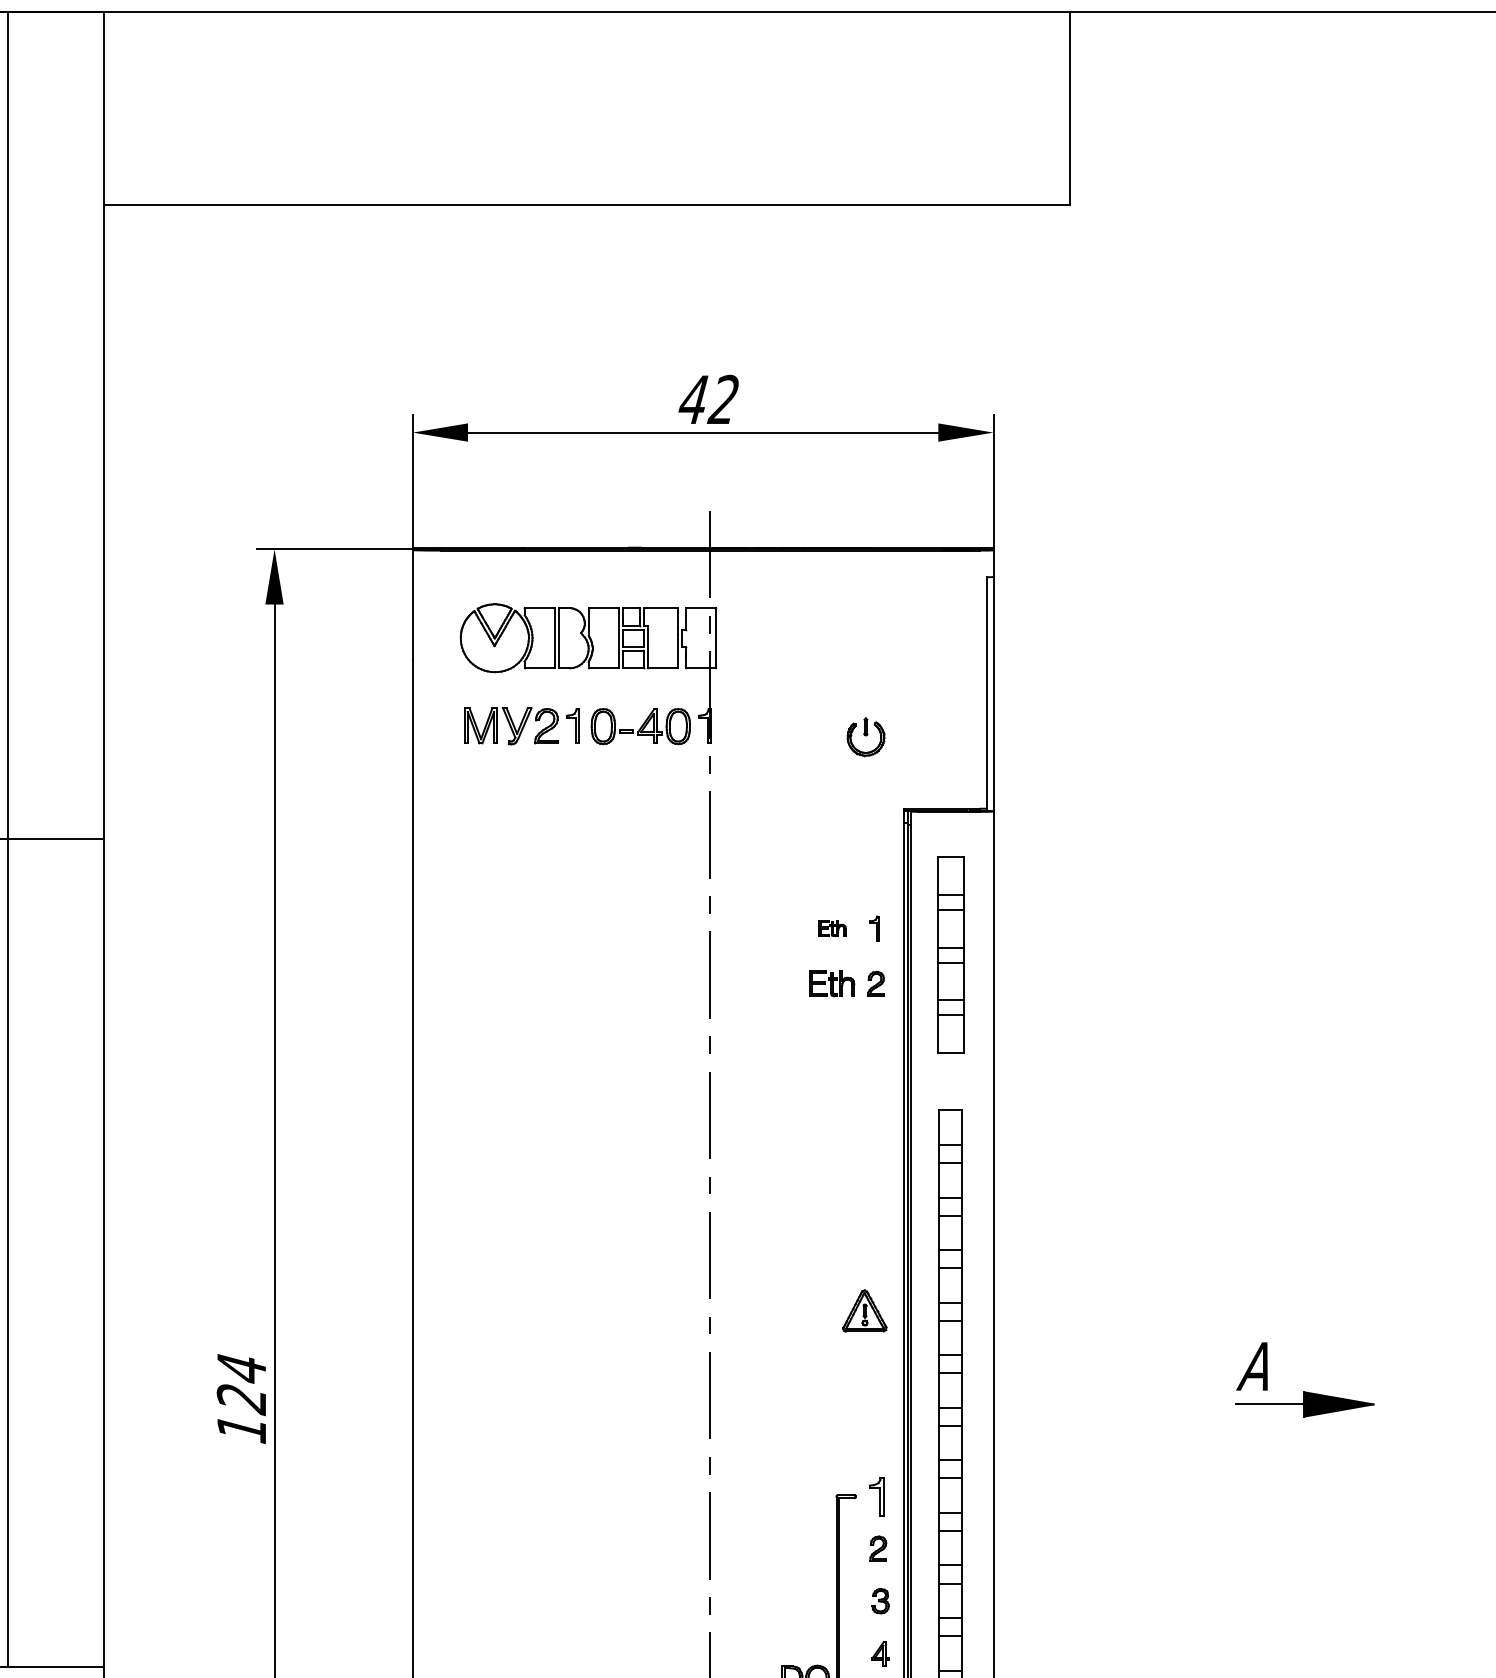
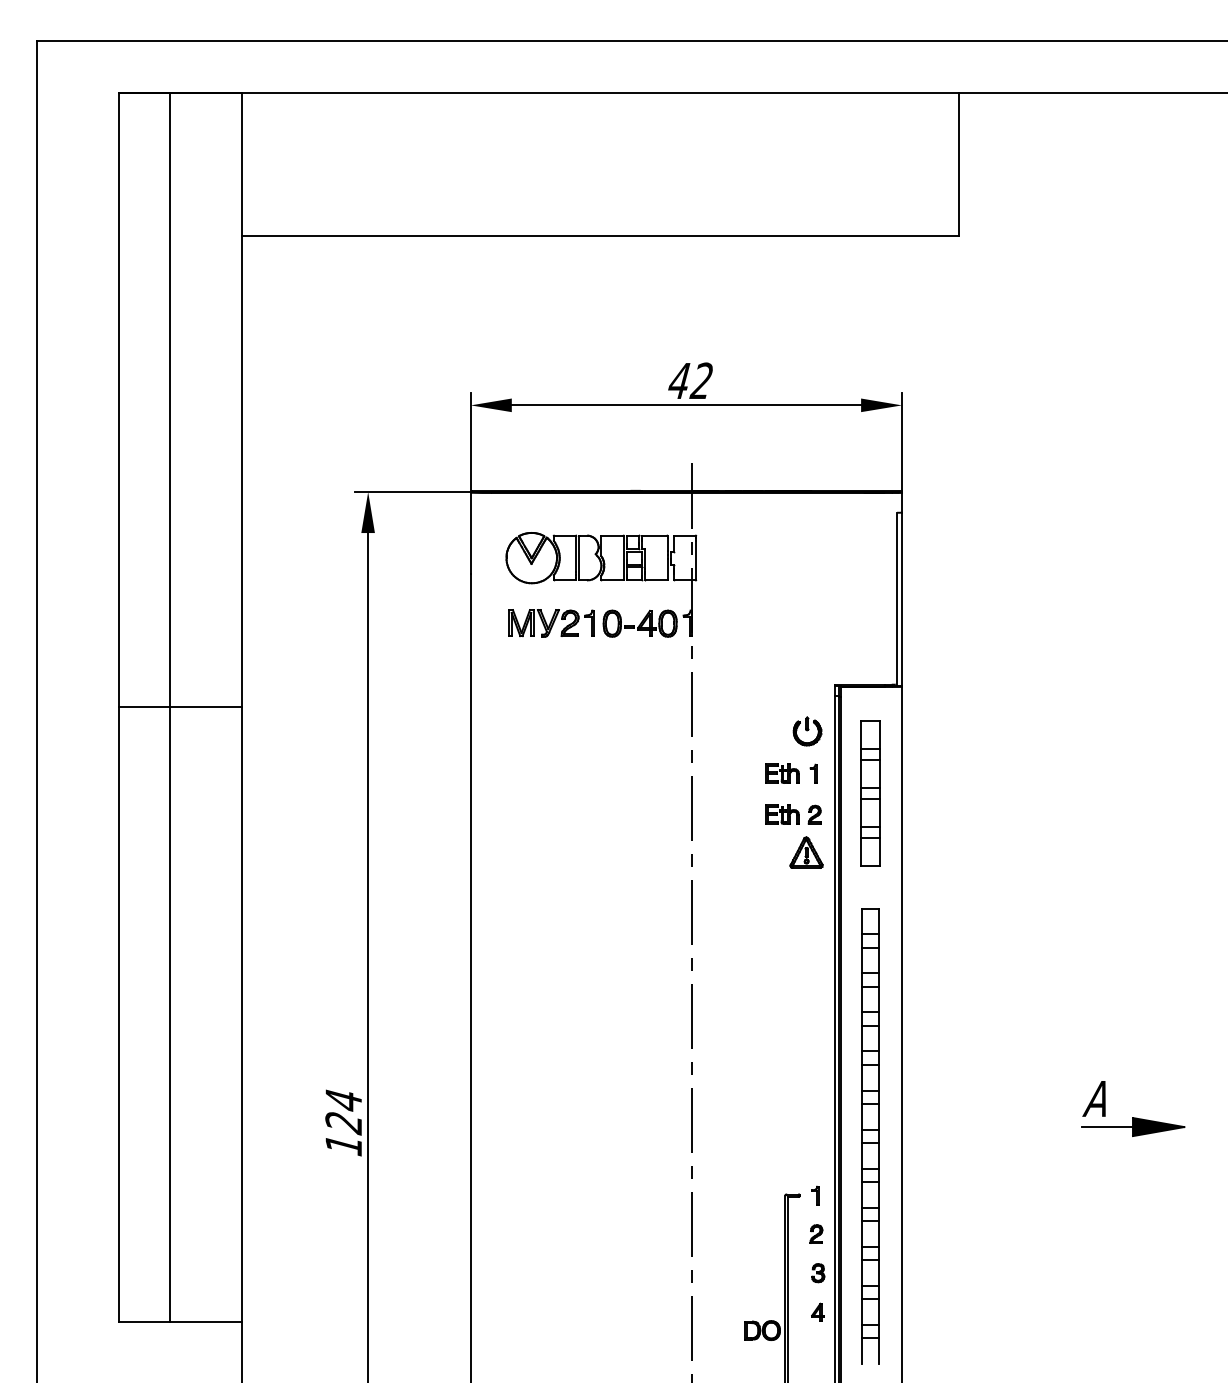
part: (866, 737) -> (807, 731), moved
part: (832, 928) -> (782, 773), size x1.67
part: (864, 1310) -> (806, 852), moved
part: (876, 1496) -> (815, 1195), size x0.62

